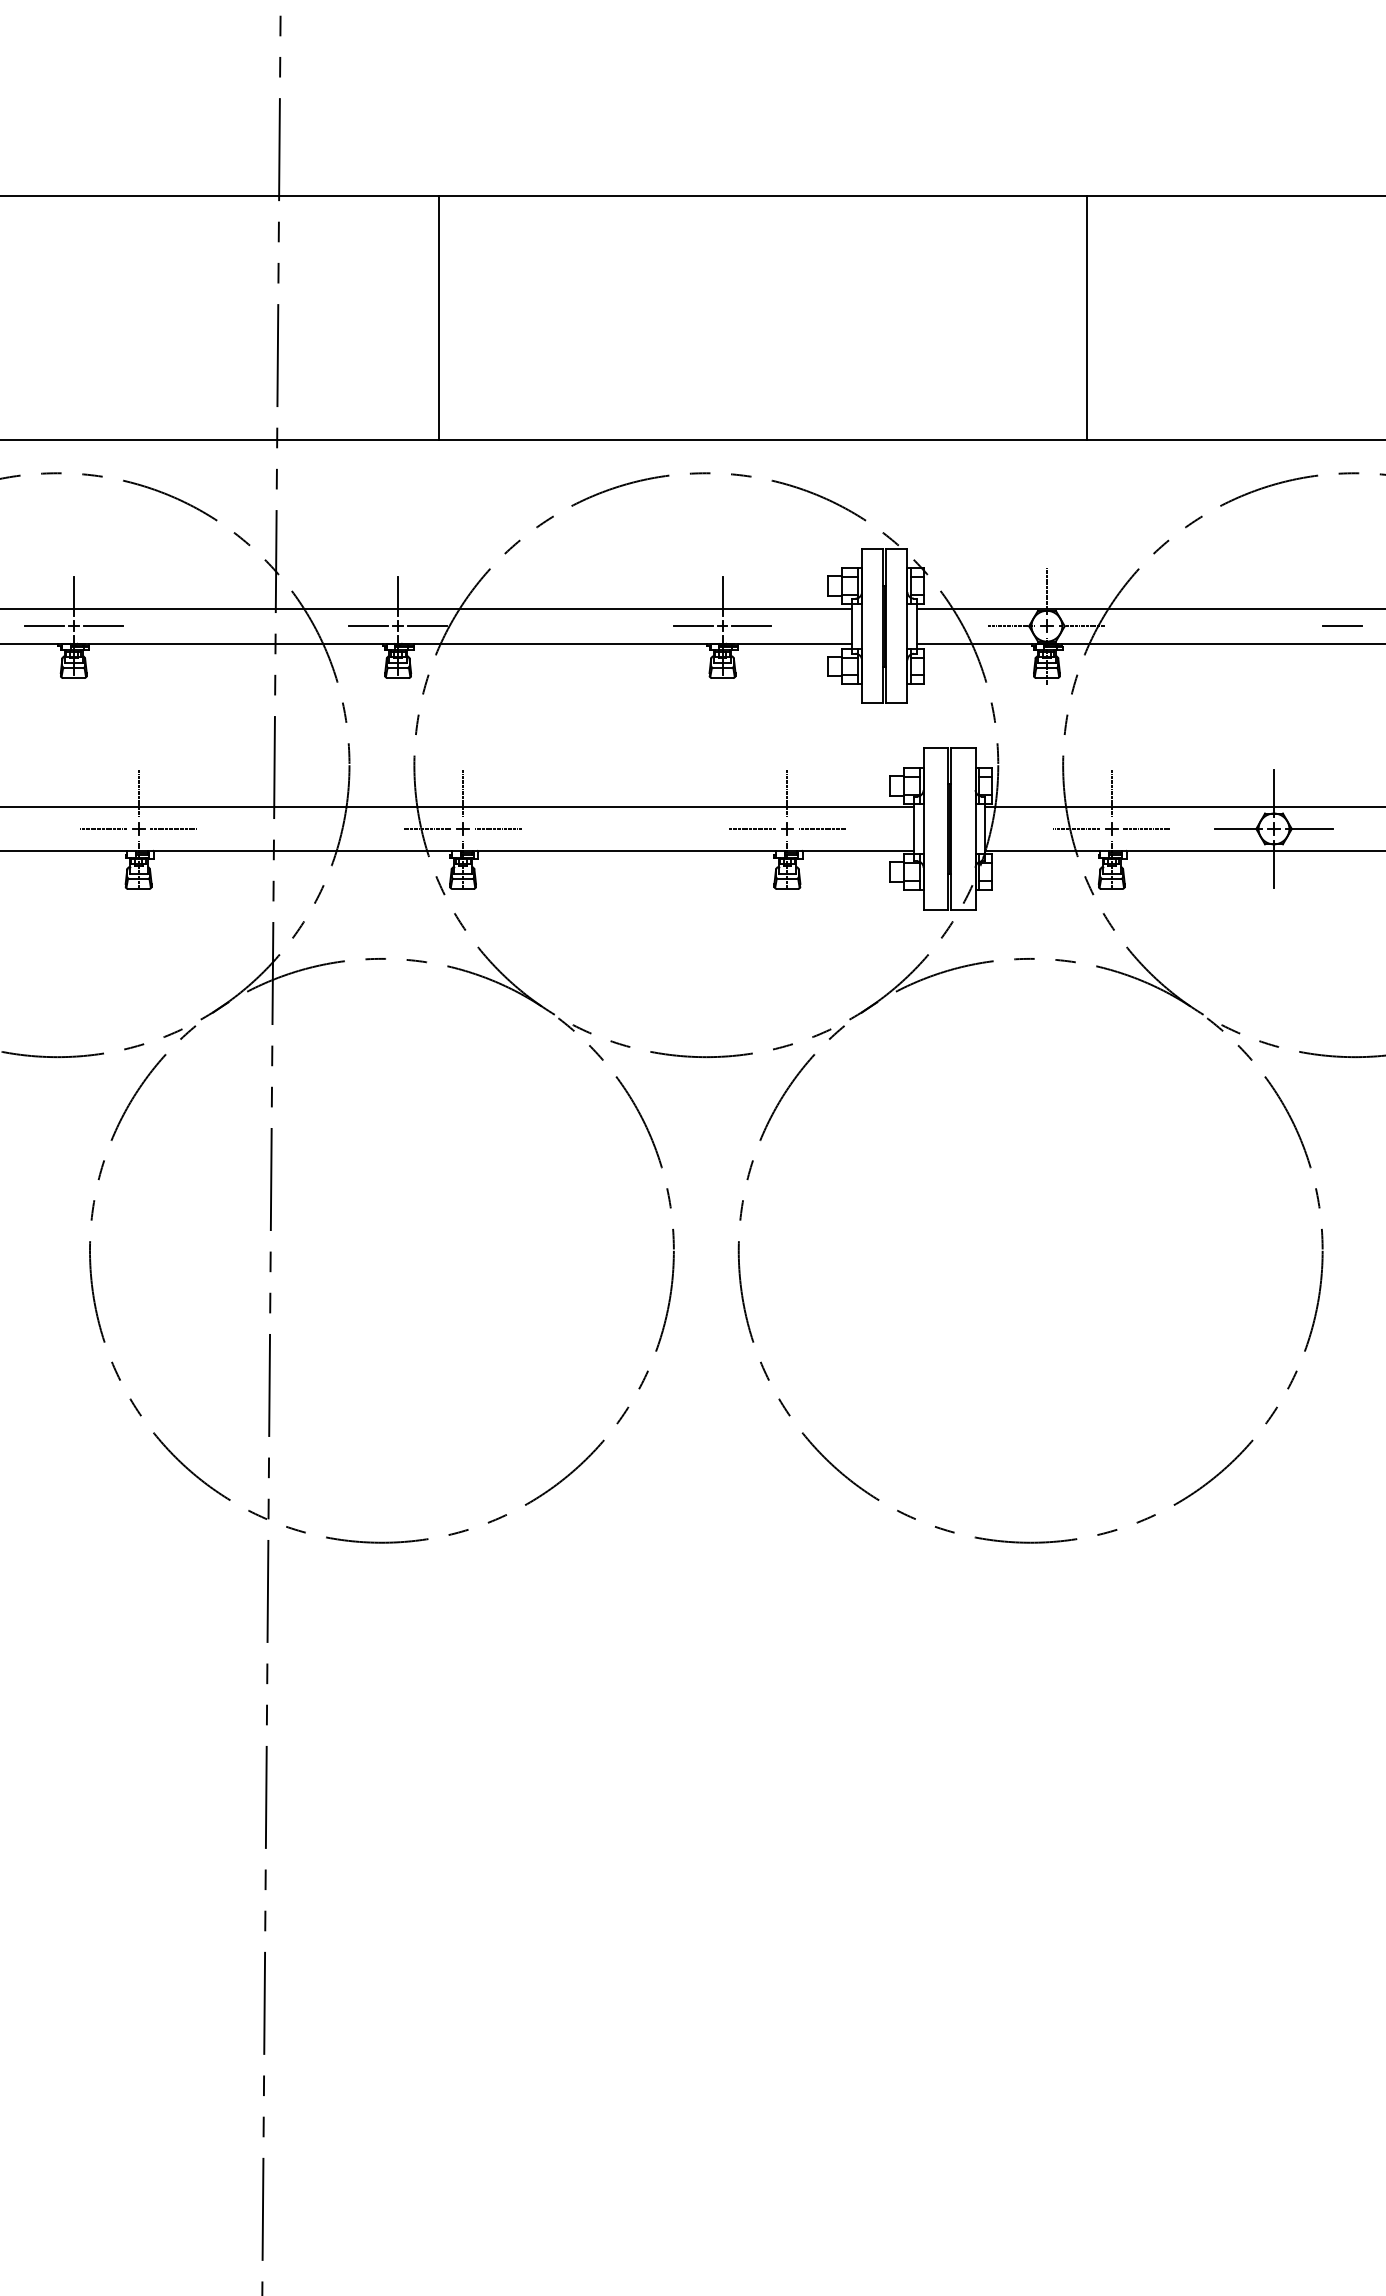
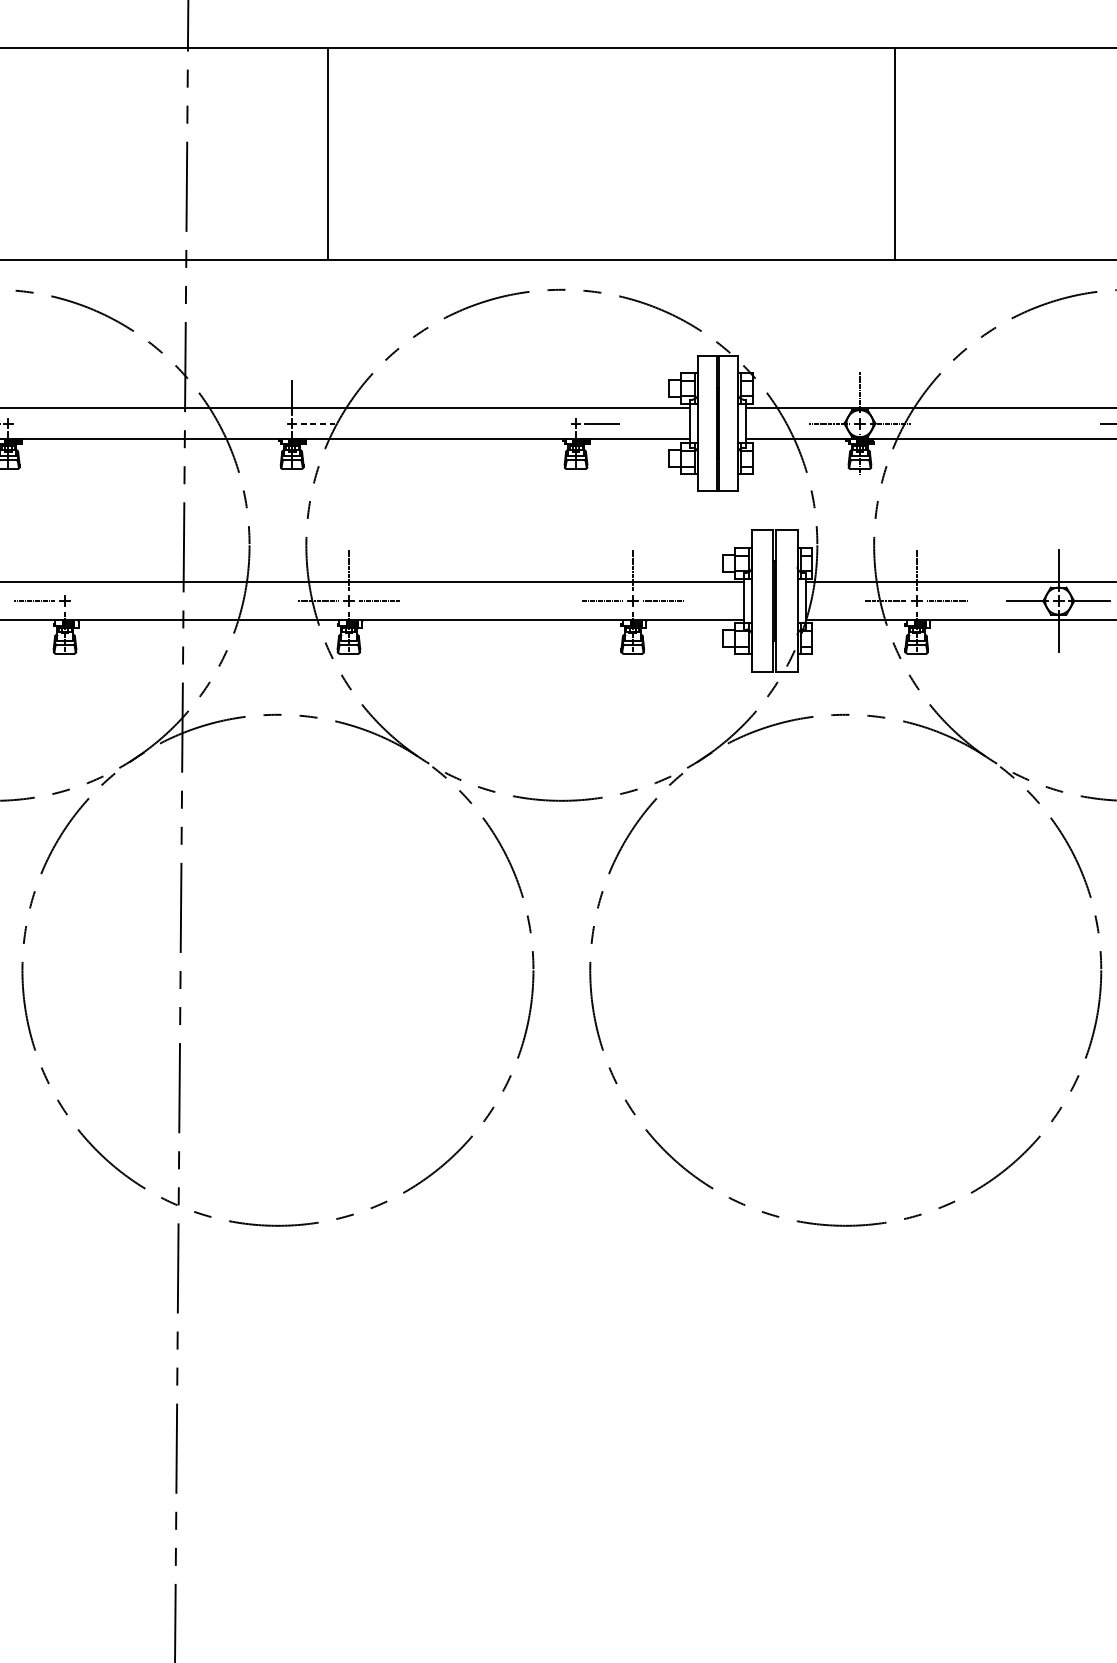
line: (73, 596) -> (8, 397), removed
line: (722, 596) -> (576, 397), removed
line: (102, 626) -> (33, 423), removed
line: (368, 626) -> (266, 423), removed
line: (427, 626) -> (317, 423), solid -> dashed
line: (692, 626) -> (549, 423), removed
line: (138, 793) -> (64, 570), removed
line: (173, 828) -> (95, 600), removed

